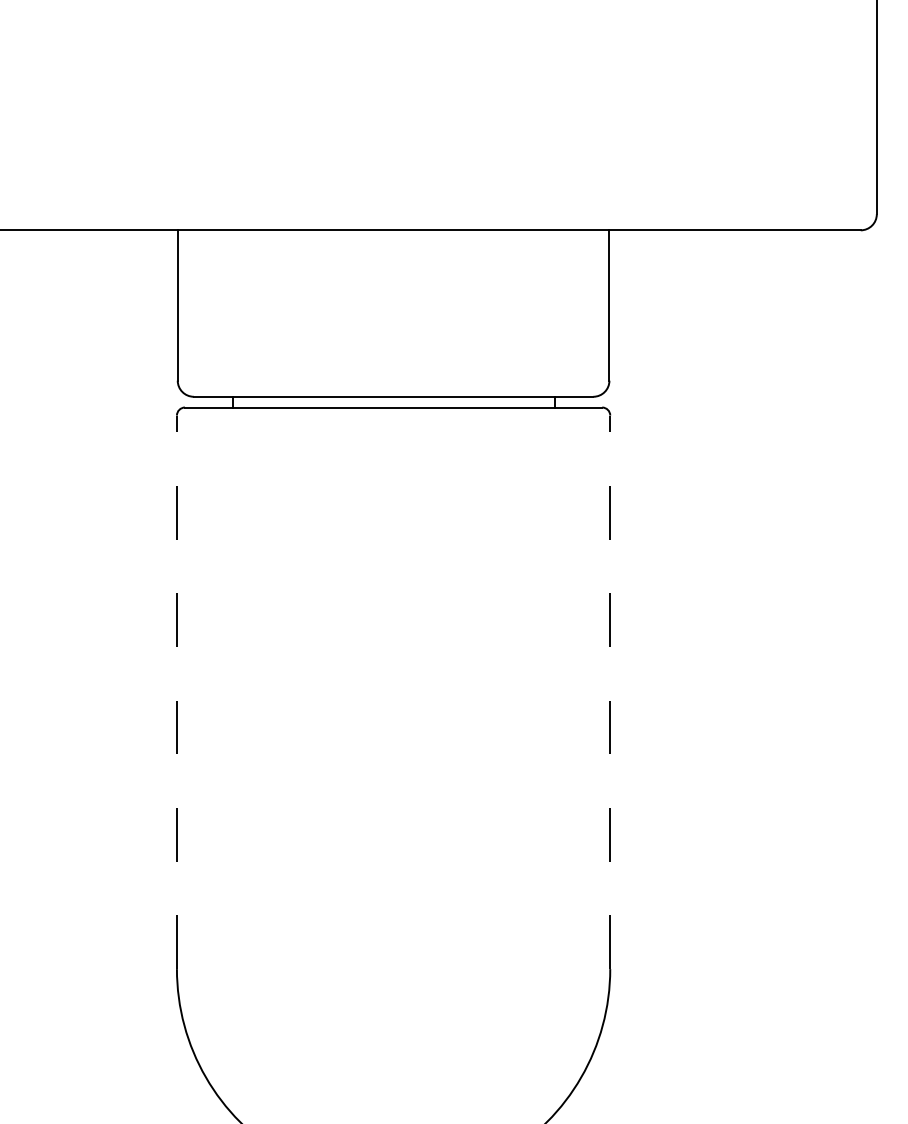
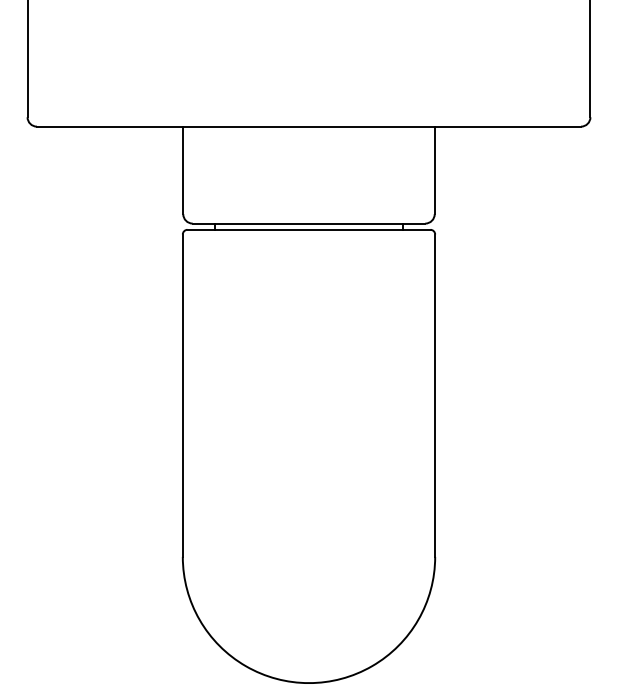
line: (176, 691) -> (182, 395), dashed -> solid
line: (610, 691) -> (435, 395), dashed -> solid

